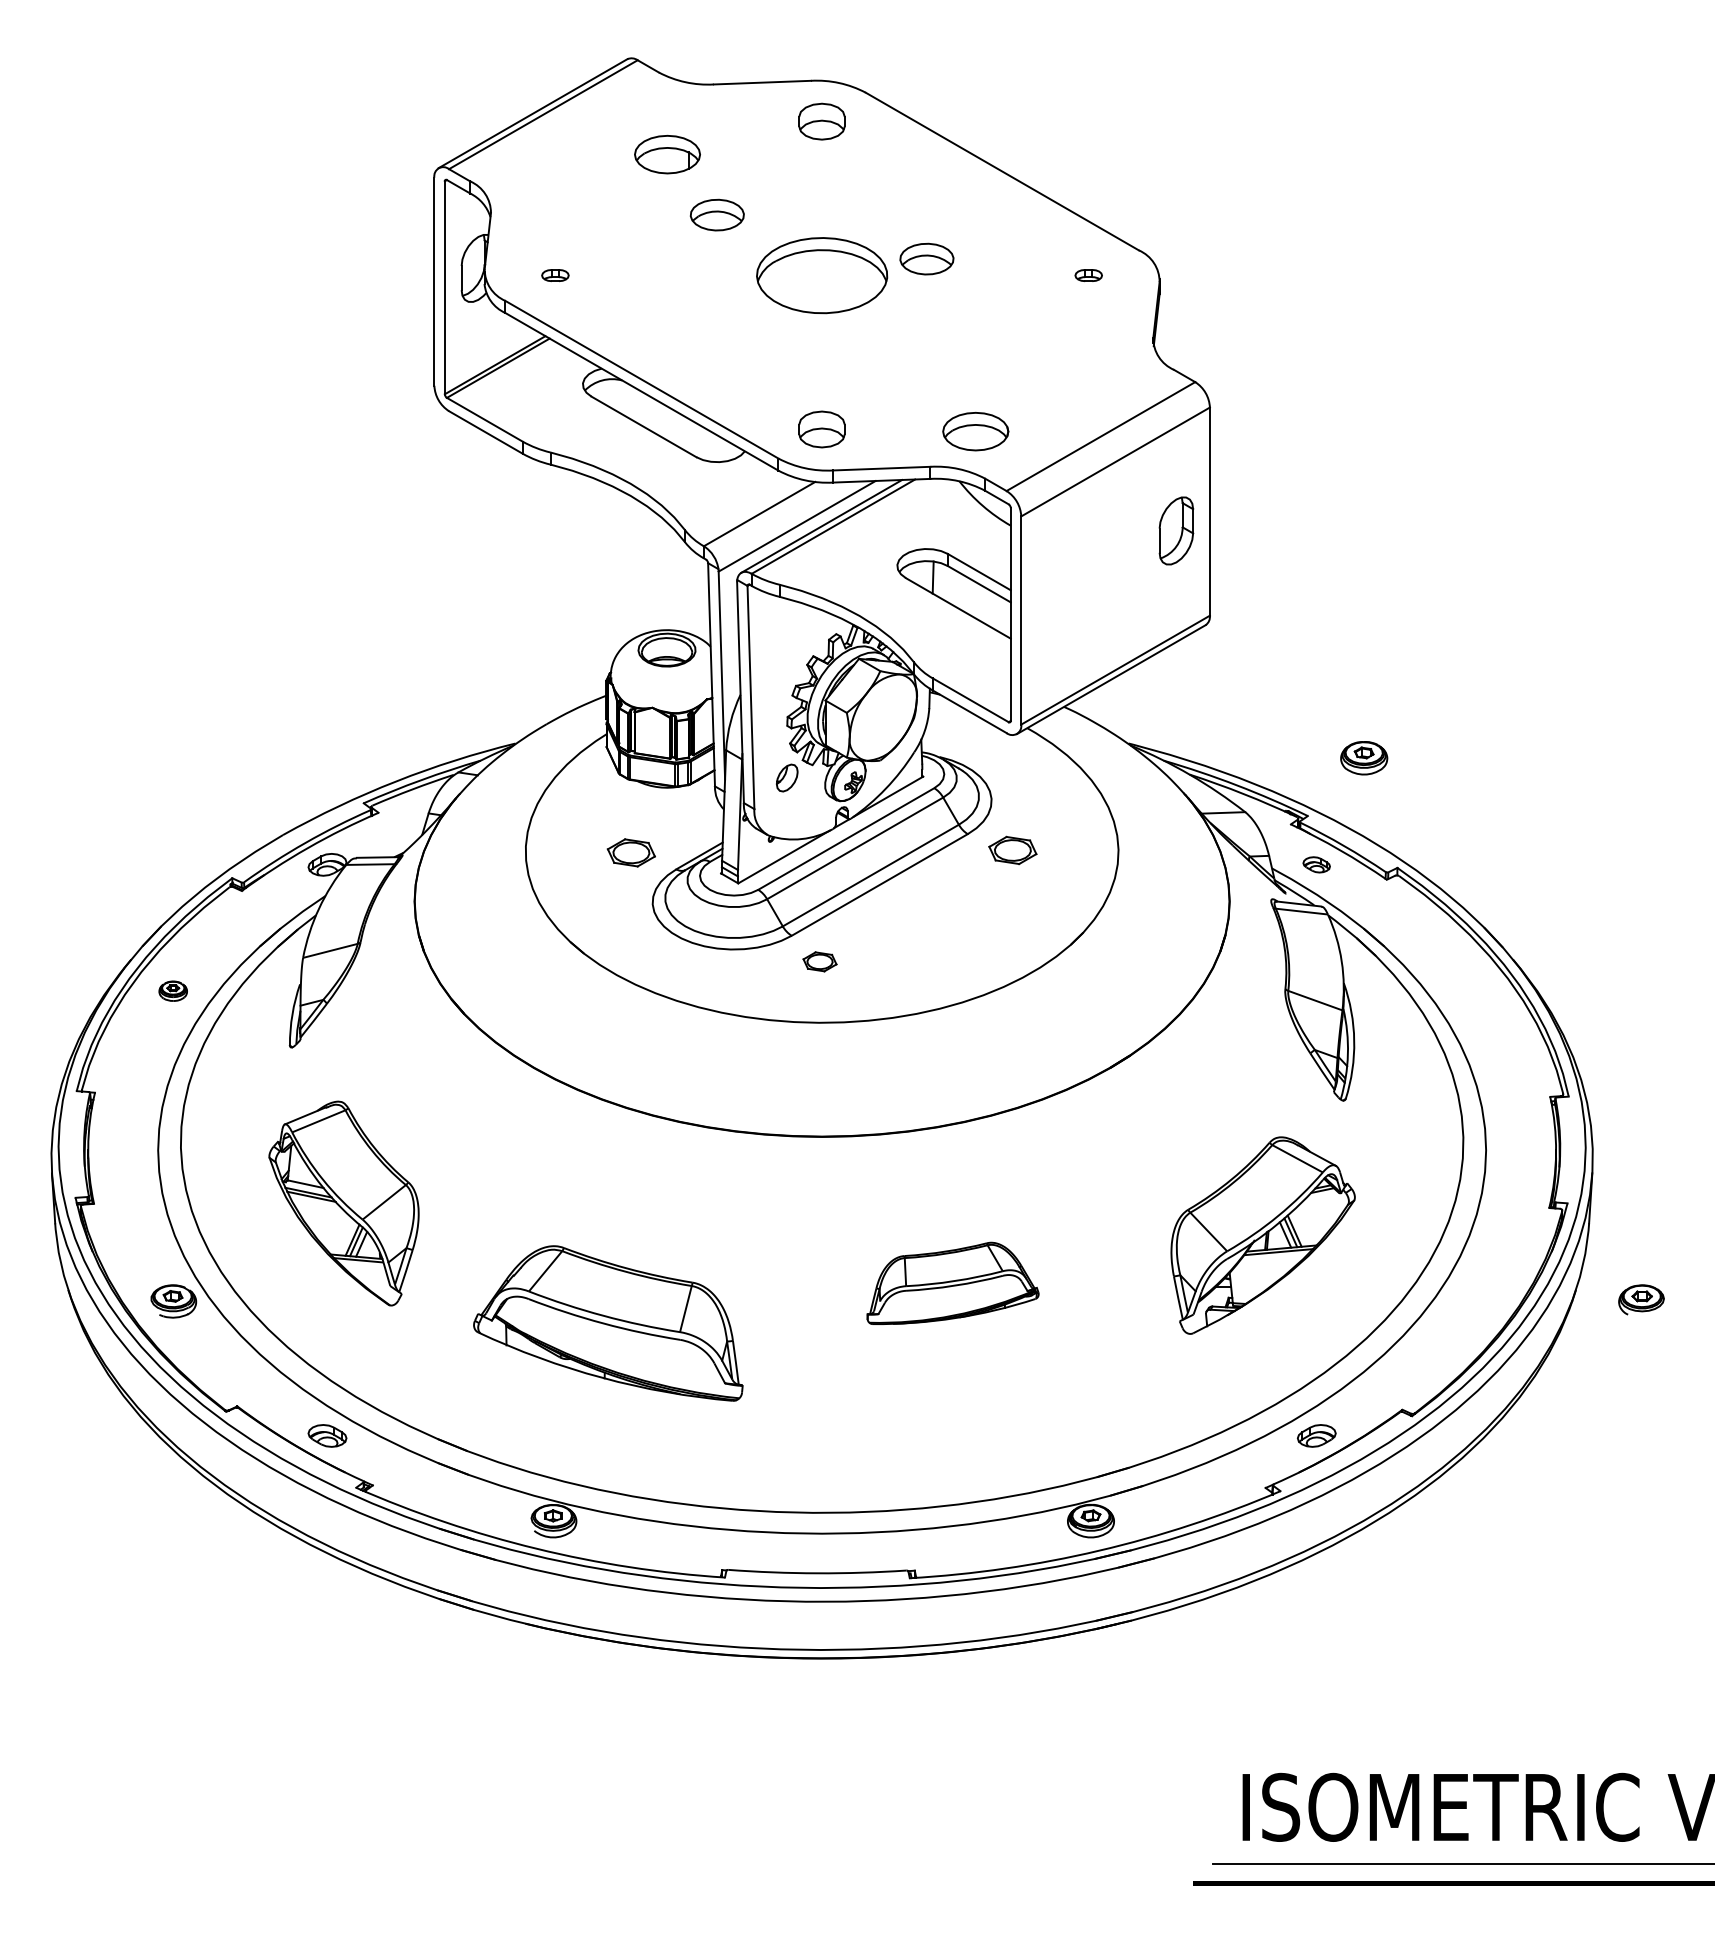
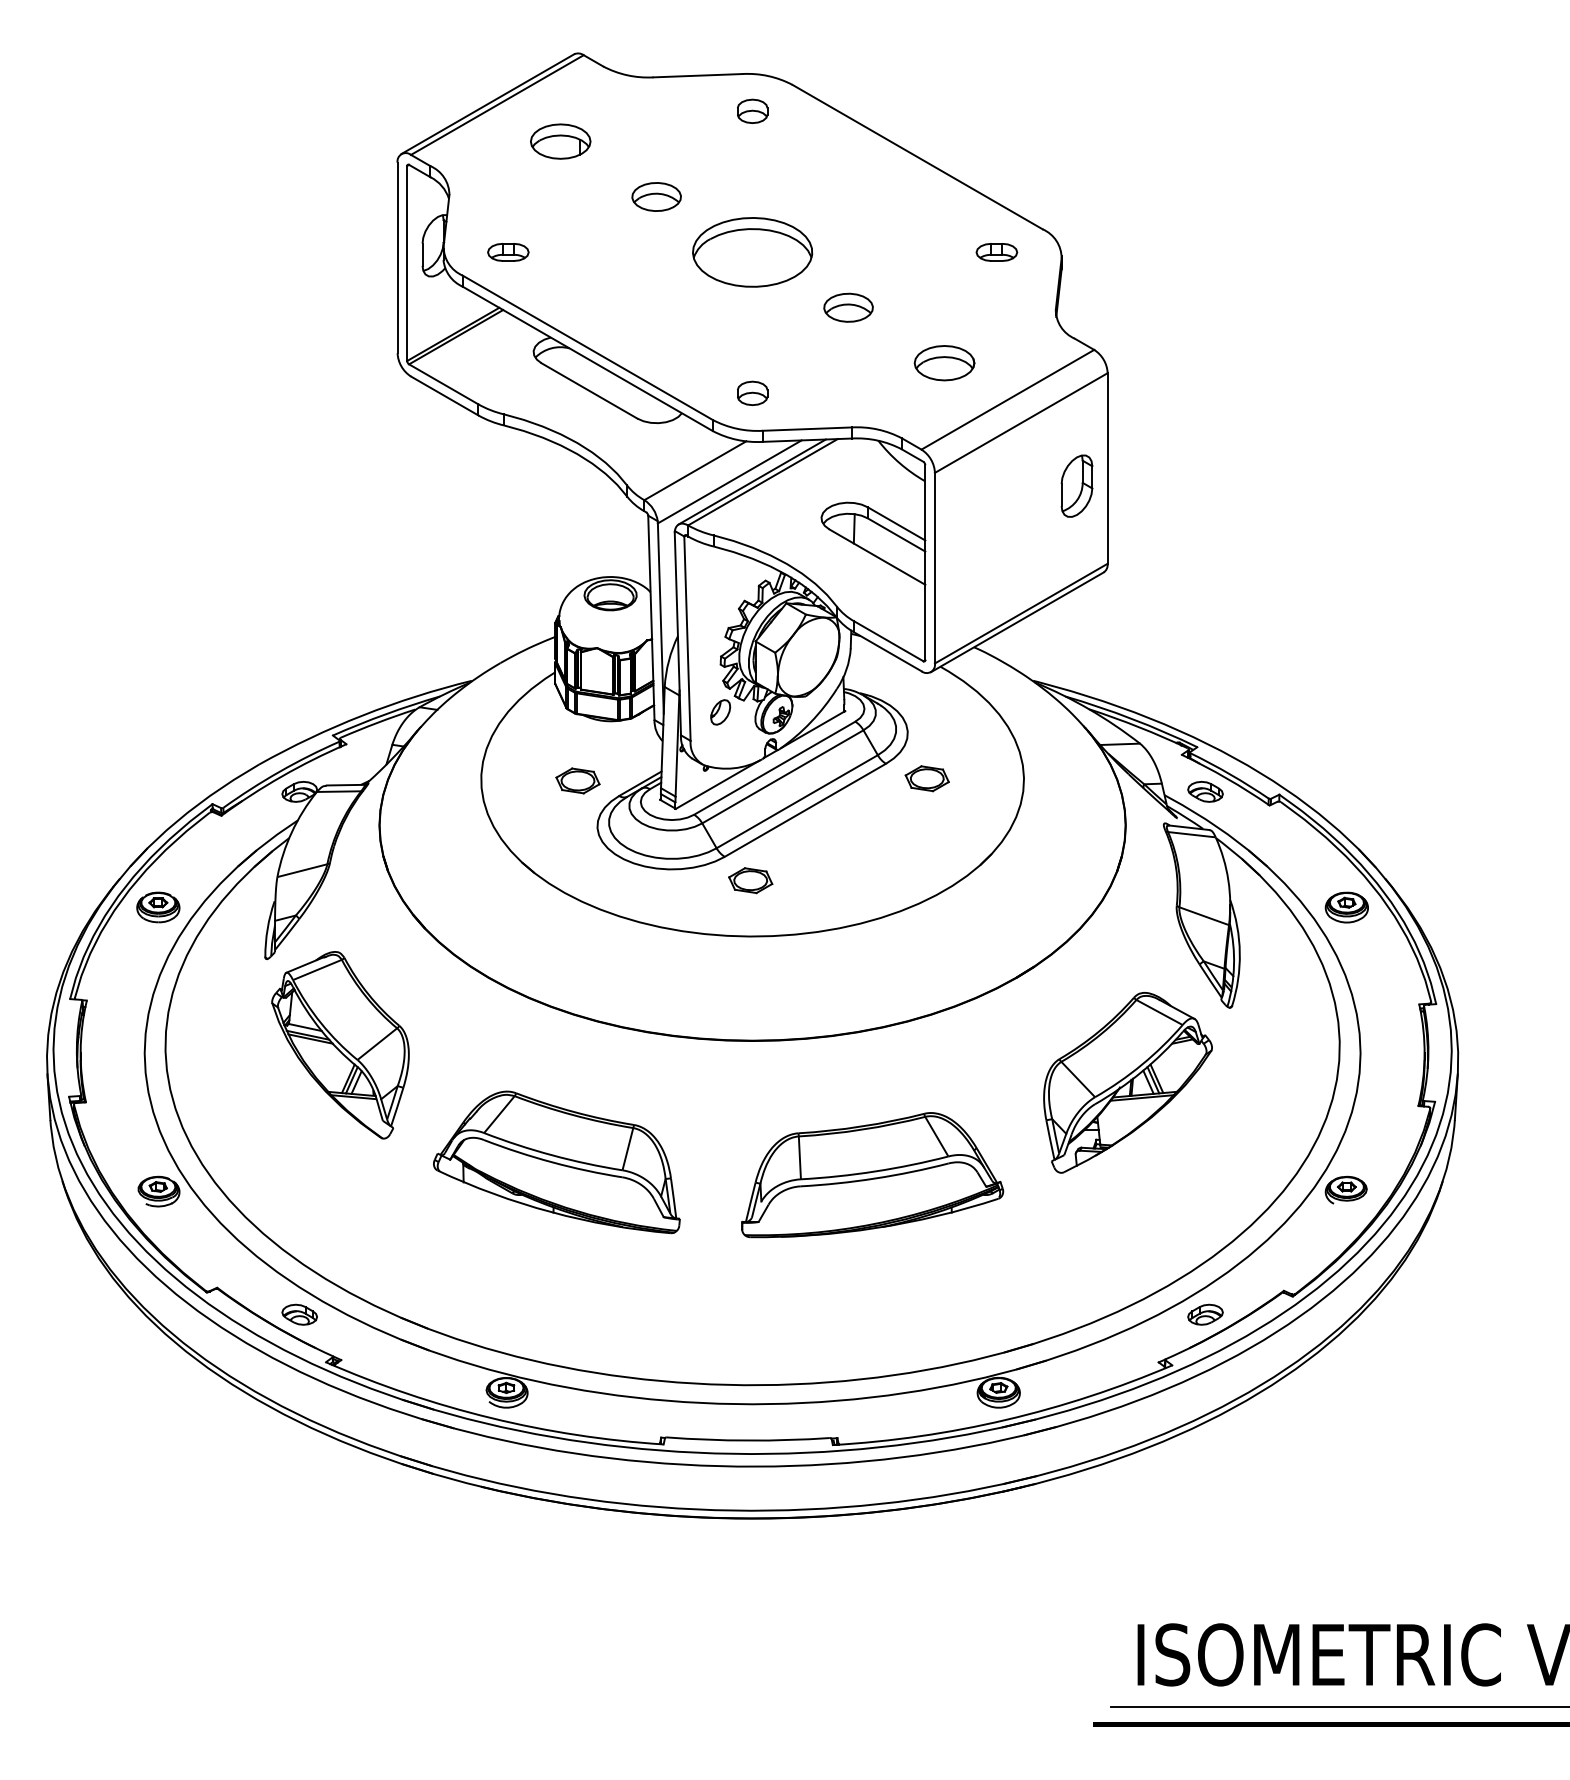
part: (822, 121) -> (752, 111), size x0.71
part: (667, 154) -> (560, 141), moved
part: (926, 258) -> (848, 307), moved
part: (555, 275) -> (508, 252), size x1.67
part: (1088, 275) -> (996, 252), size x1.67
part: (822, 429) -> (752, 393), size x0.71
part: (975, 431) -> (944, 363), moved
part: (1364, 758) -> (1347, 907), moved
part: (1316, 864) -> (1205, 791), size x1.43
part: (819, 961) -> (750, 880), size x1.43
part: (173, 991) -> (158, 907), size x1.67
part: (343, 1203) -> (340, 1045), moved
part: (1262, 1235) -> (1127, 1082), moved
part: (952, 1283) -> (871, 1175), size x1.67
part: (1641, 1299) -> (1346, 1189), moved
part: (608, 1323) -> (557, 1162), moved

